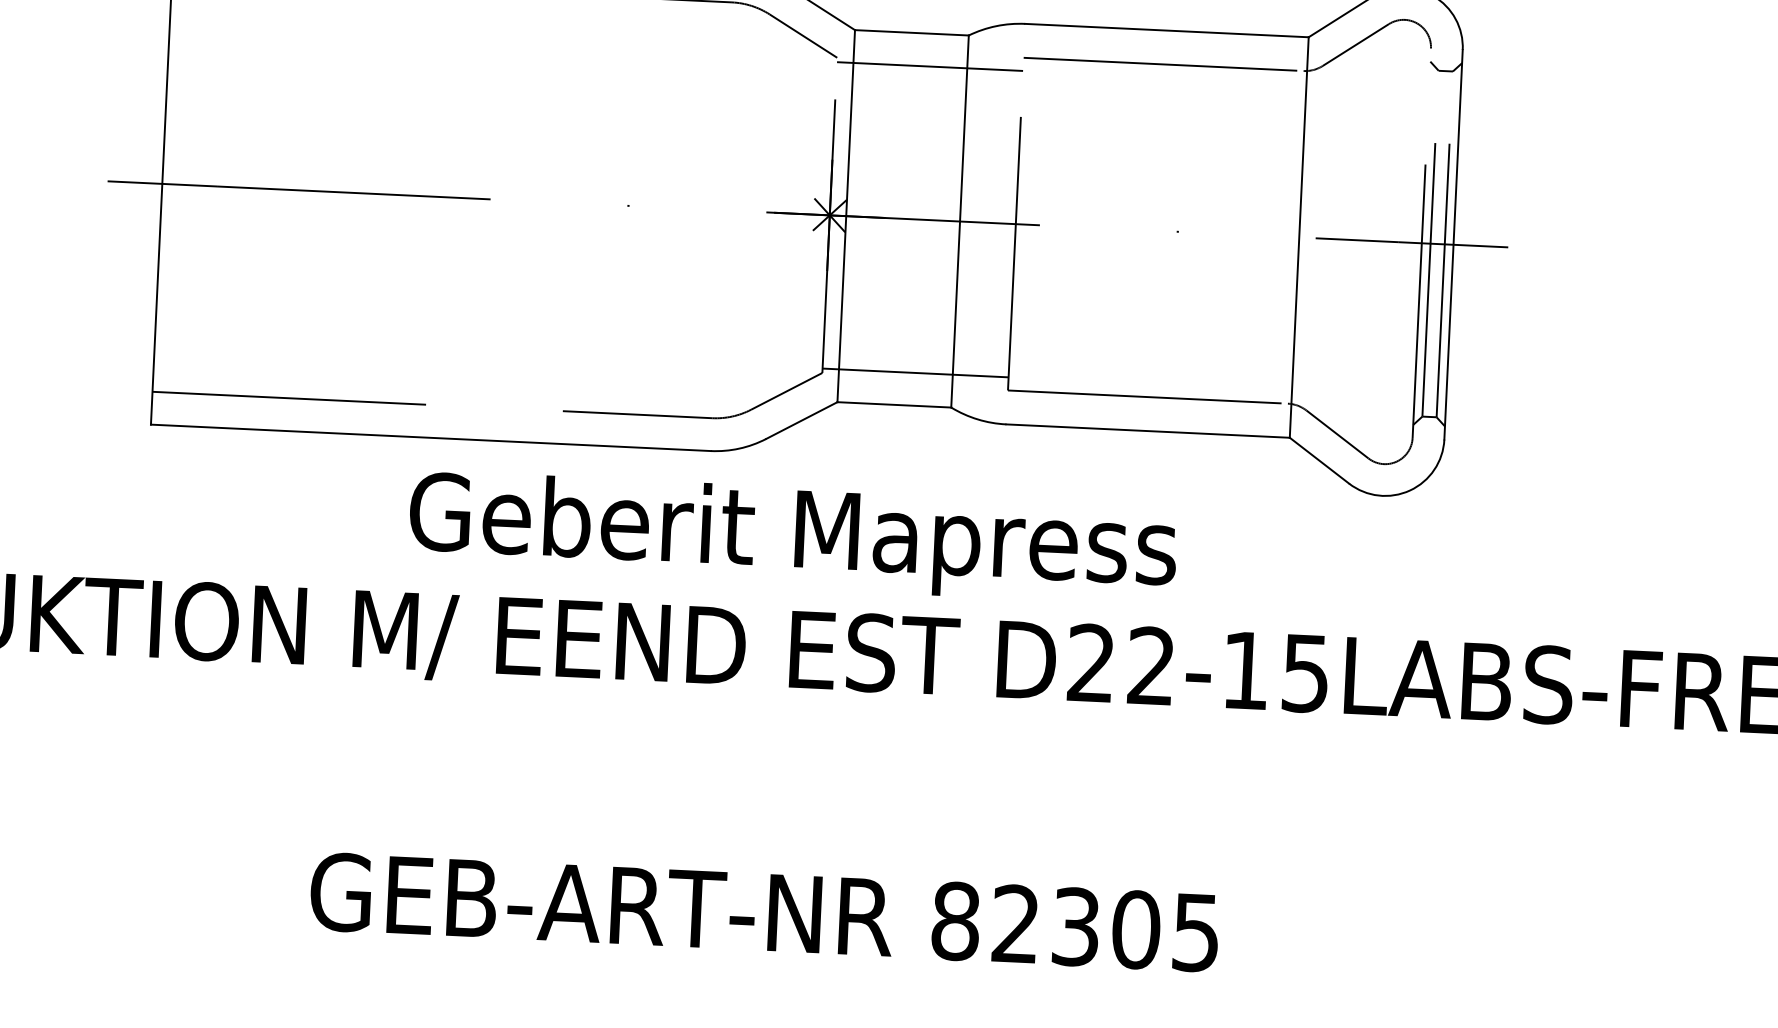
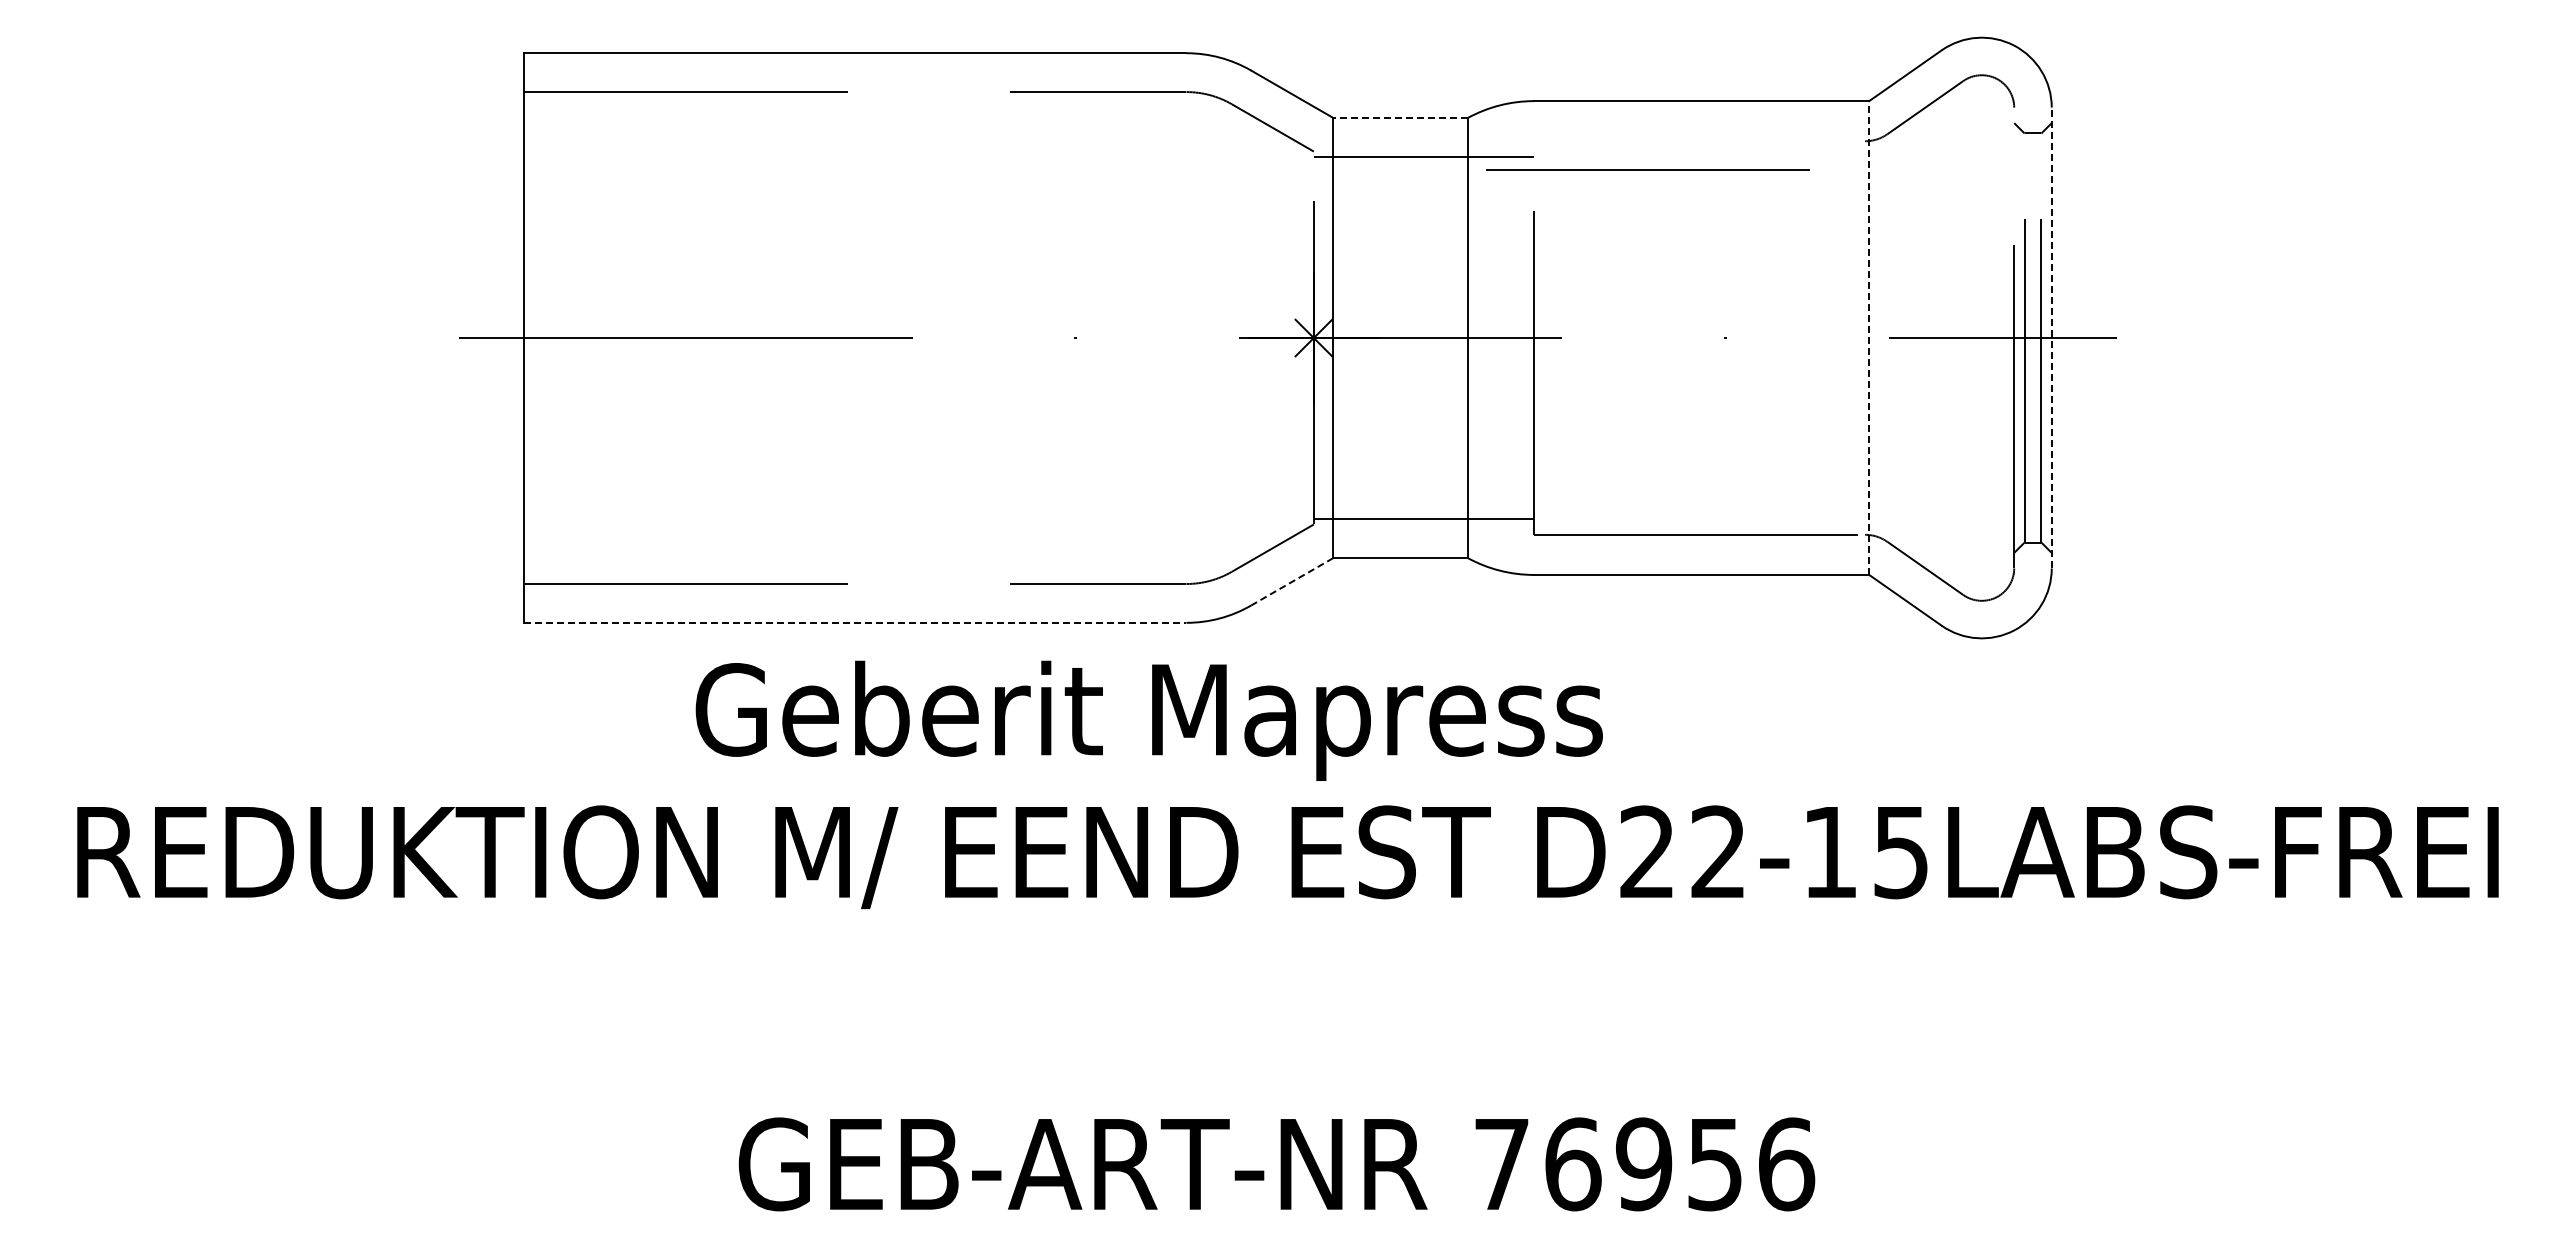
line: (911, 32) -> (1400, 117), solid -> dashed
line: (1160, 63) -> (1647, 169), moved
line: (1299, 237) -> (1869, 338), solid -> dashed
line: (1453, 244) -> (2051, 337), solid -> dashed
line: (801, 421) -> (1291, 582), solid -> dashed
line: (431, 437) -> (855, 622), solid -> dashed
text: (792, 537) -> (1148, 720), moved
text: (1076, 927) -> (1644, 1164), 82305 -> 76956

